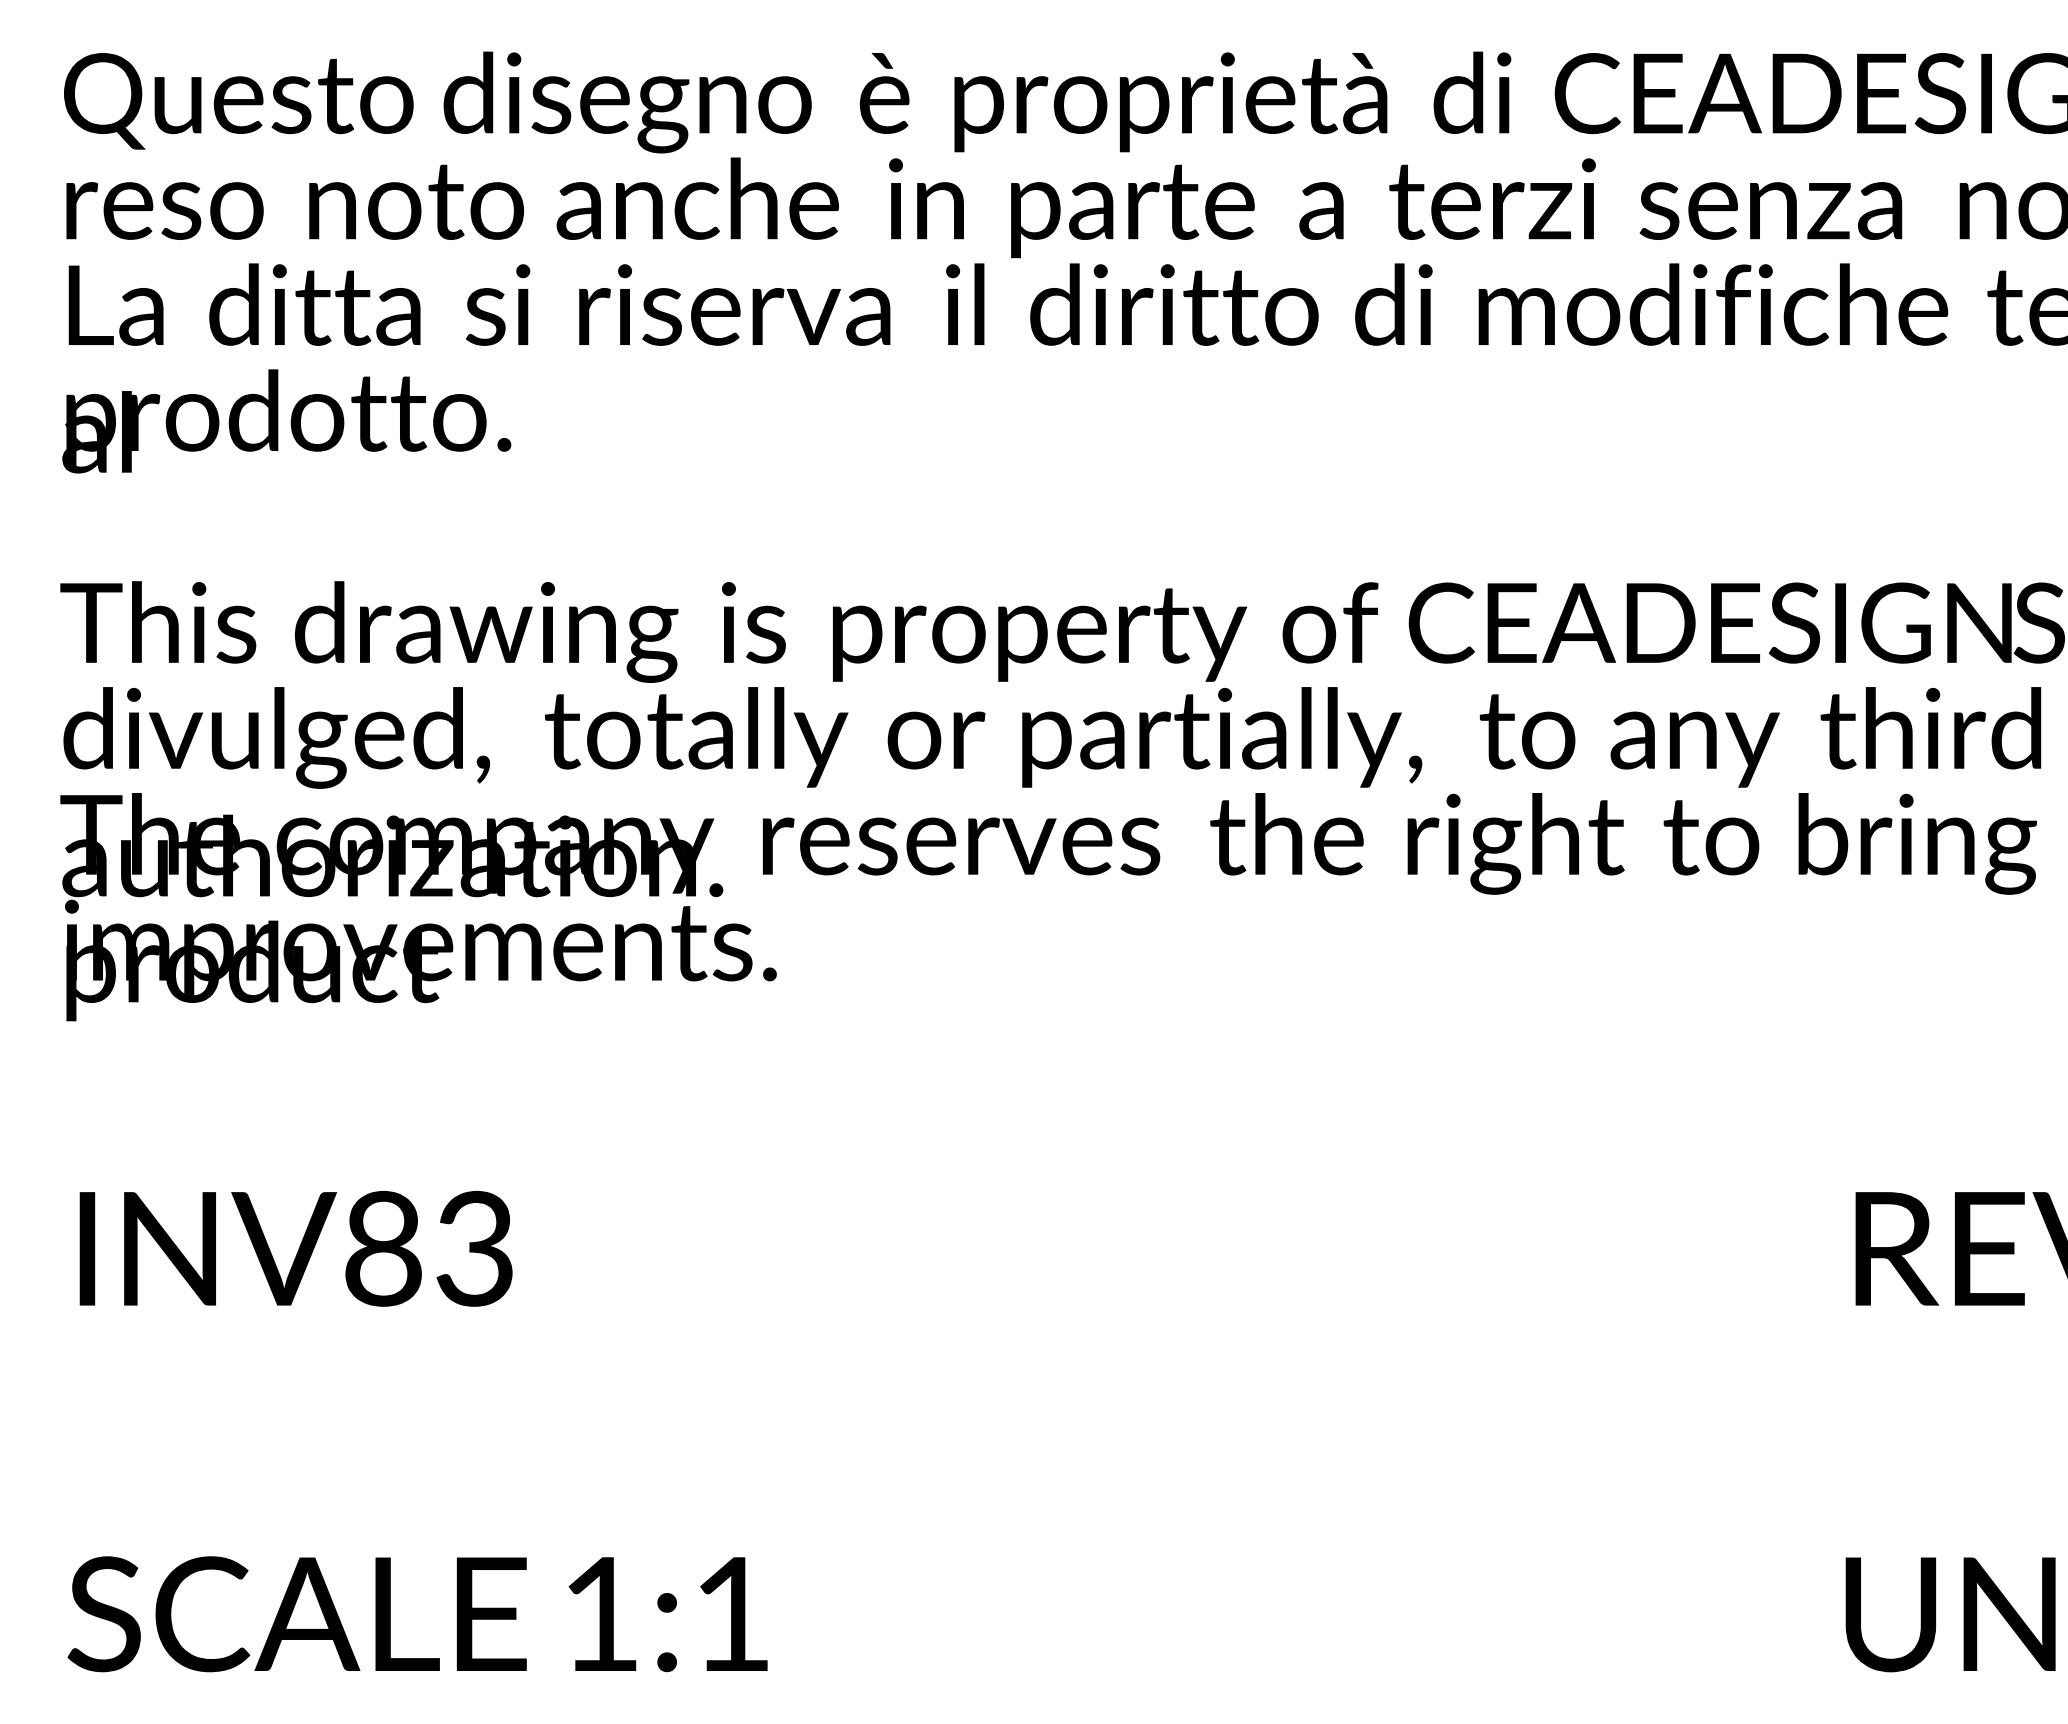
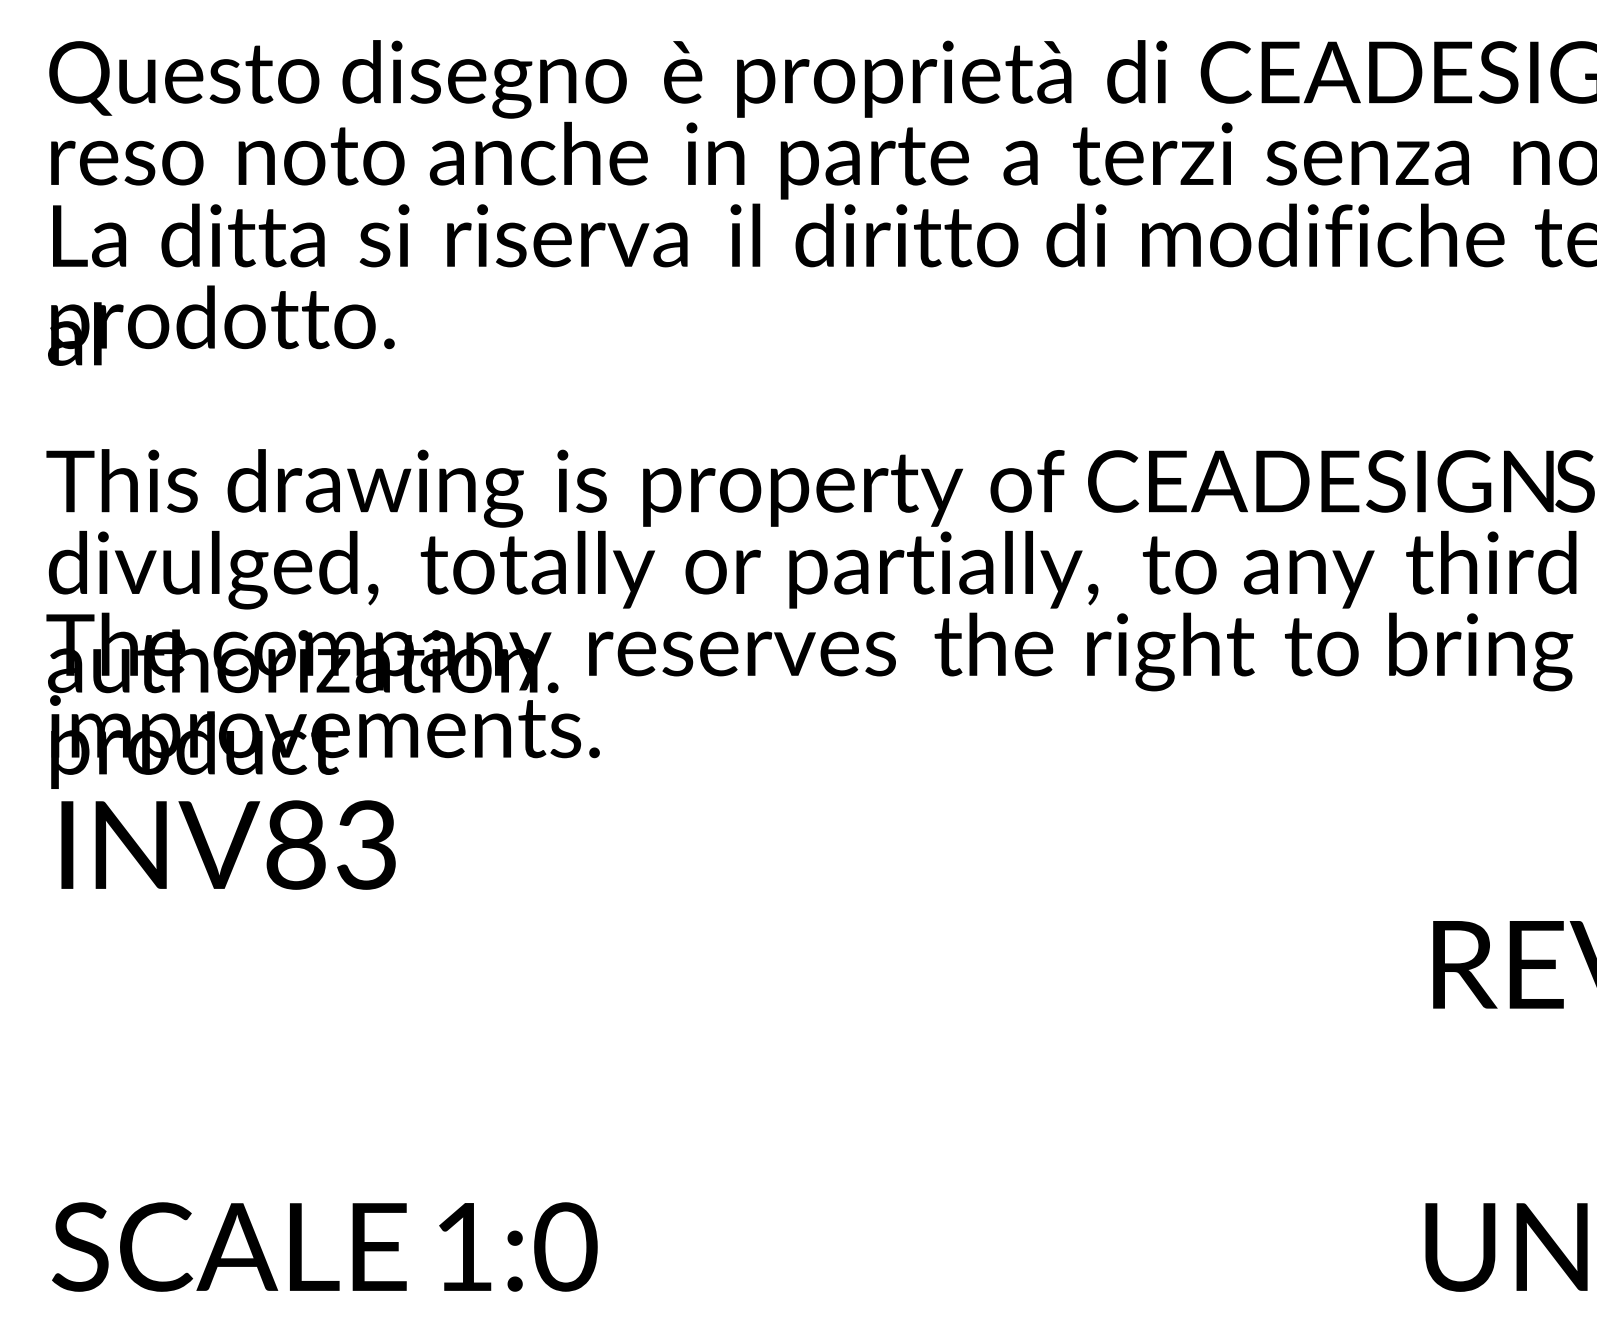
text: (295, 1248) -> (228, 844), moved
text: (732, 1614) -> (565, 1247), 1:1 -> 1:0

